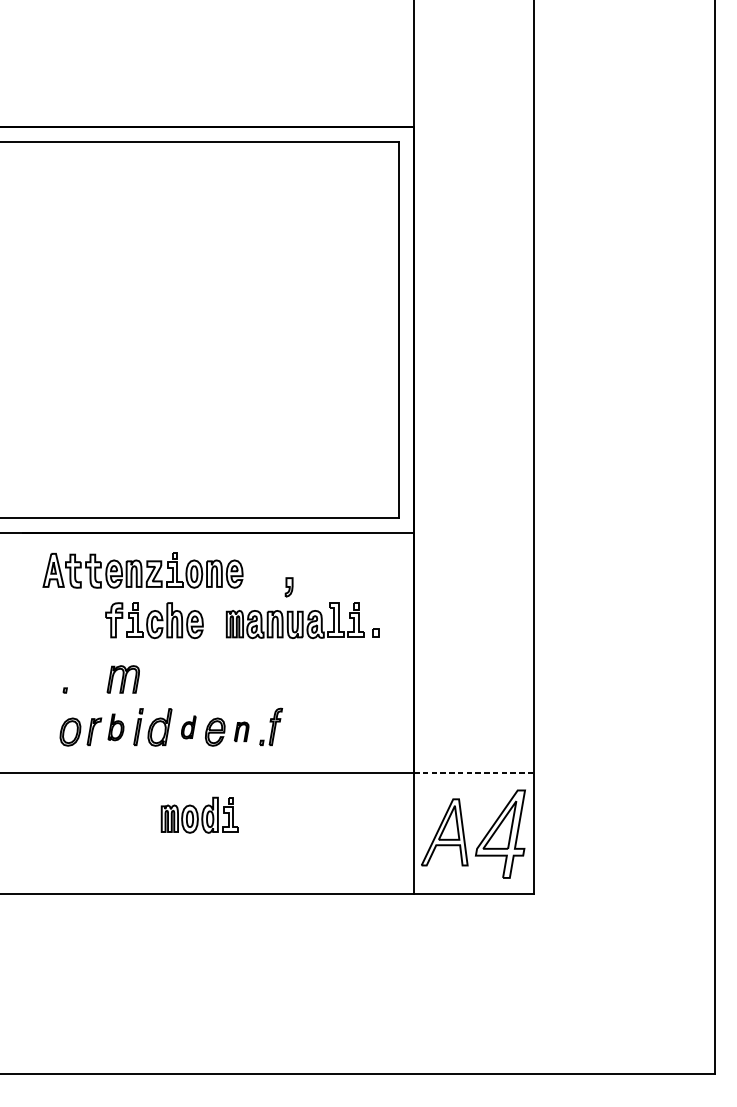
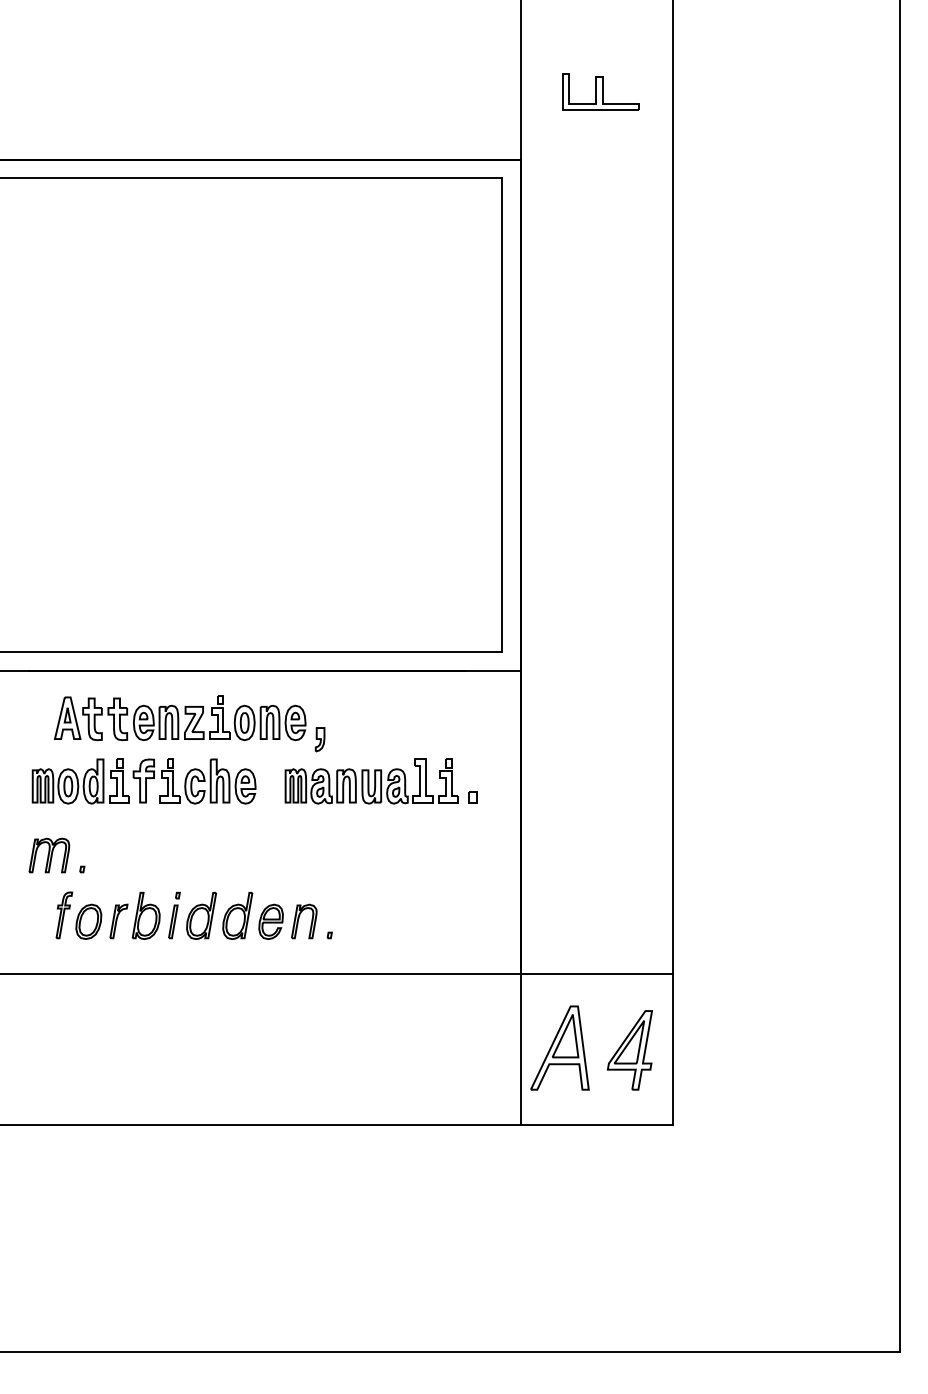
part: (476, 72) -> (600, 91), added
part: (288, 587) -> (319, 739), moved
part: (123, 679) -> (49, 855), moved
part: (115, 727) -> (145, 915), size x1.43
part: (188, 727) -> (237, 915), size x1.67
part: (275, 727) -> (64, 915), moved
part: (241, 731) -> (304, 921), size x1.43
line: (474, 773) -> (597, 973), dashed -> solid
part: (199, 815) -> (80, 781), moved
part: (499, 834) -> (629, 1050), size x0.71

